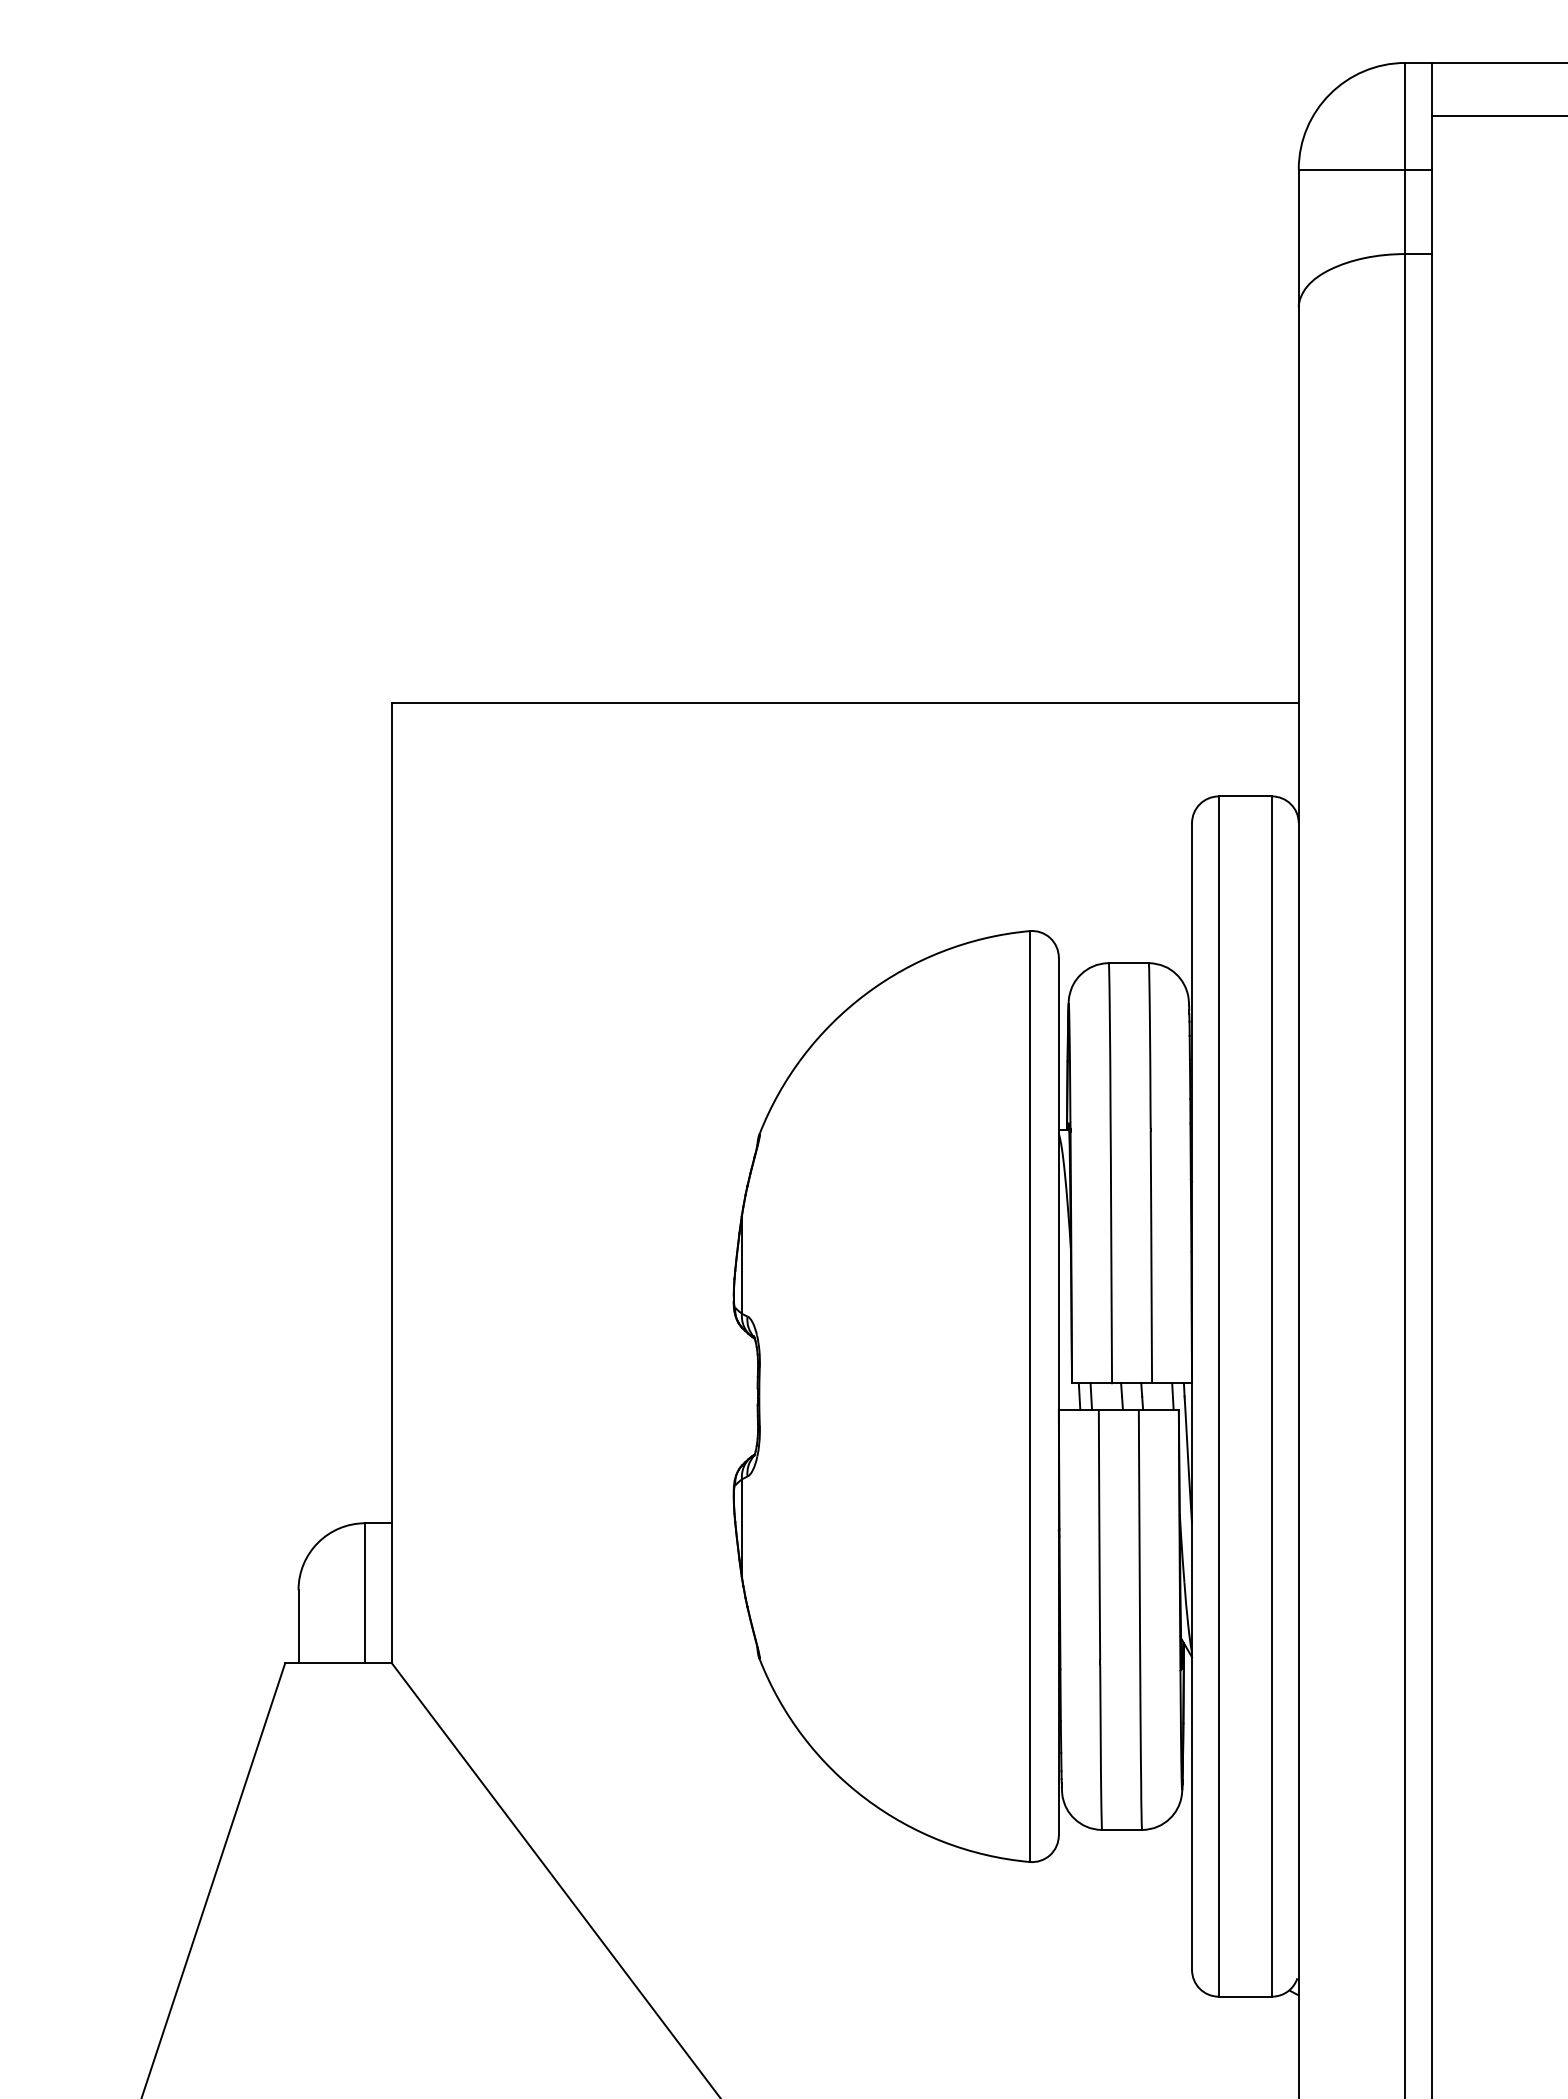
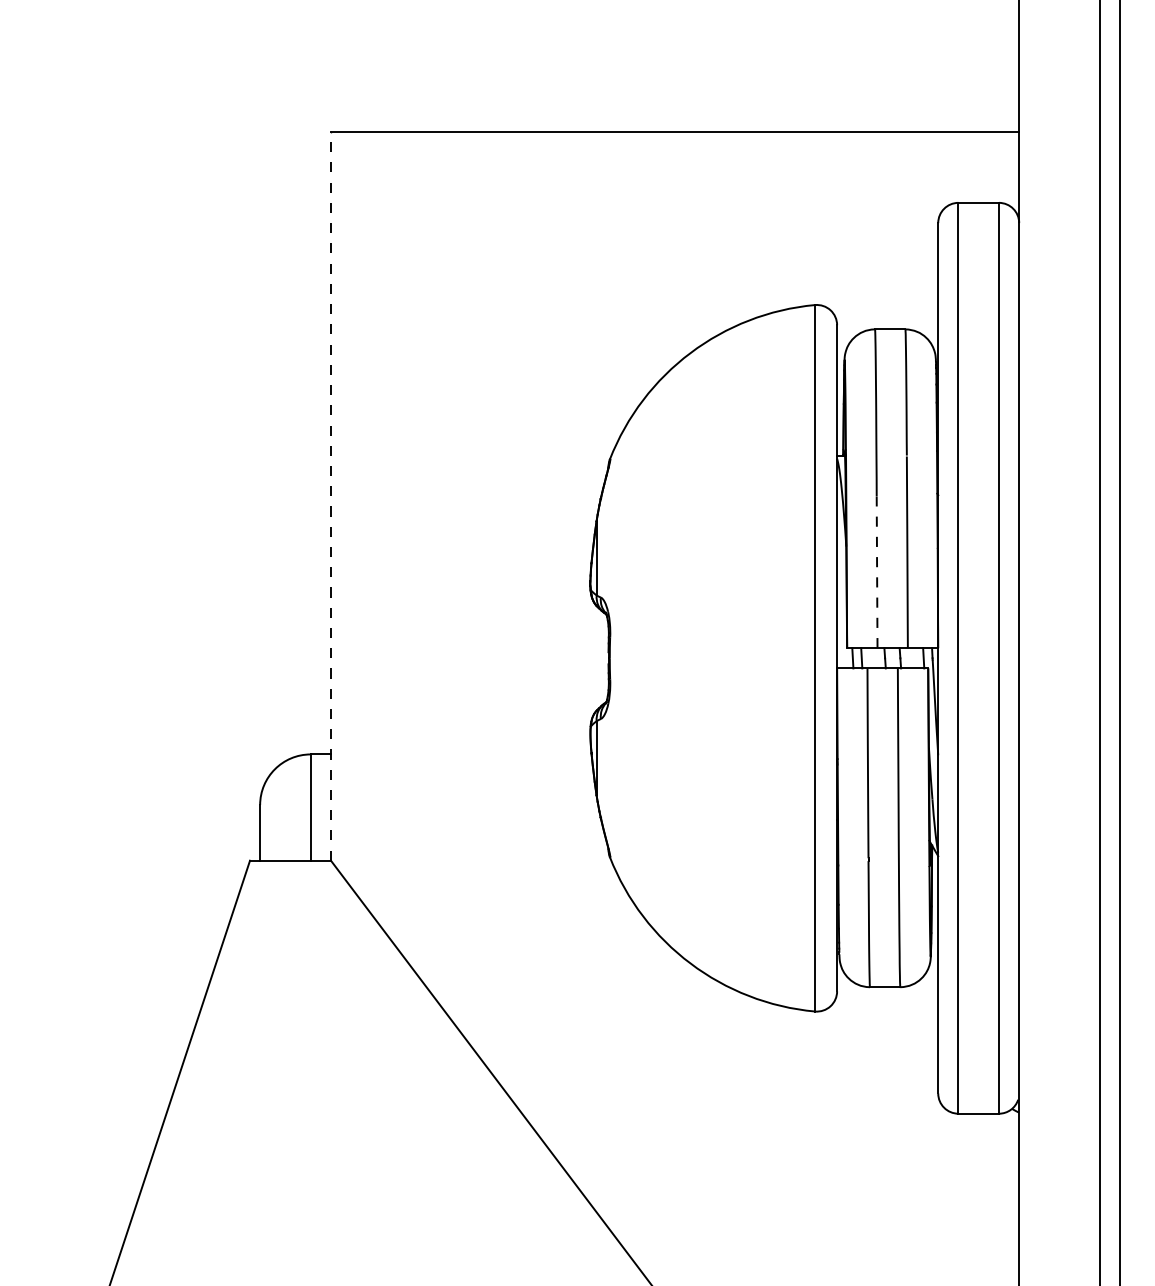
line: (391, 1182) -> (330, 495), solid -> dashed
line: (1111, 1282) -> (877, 571), solid -> dashed

